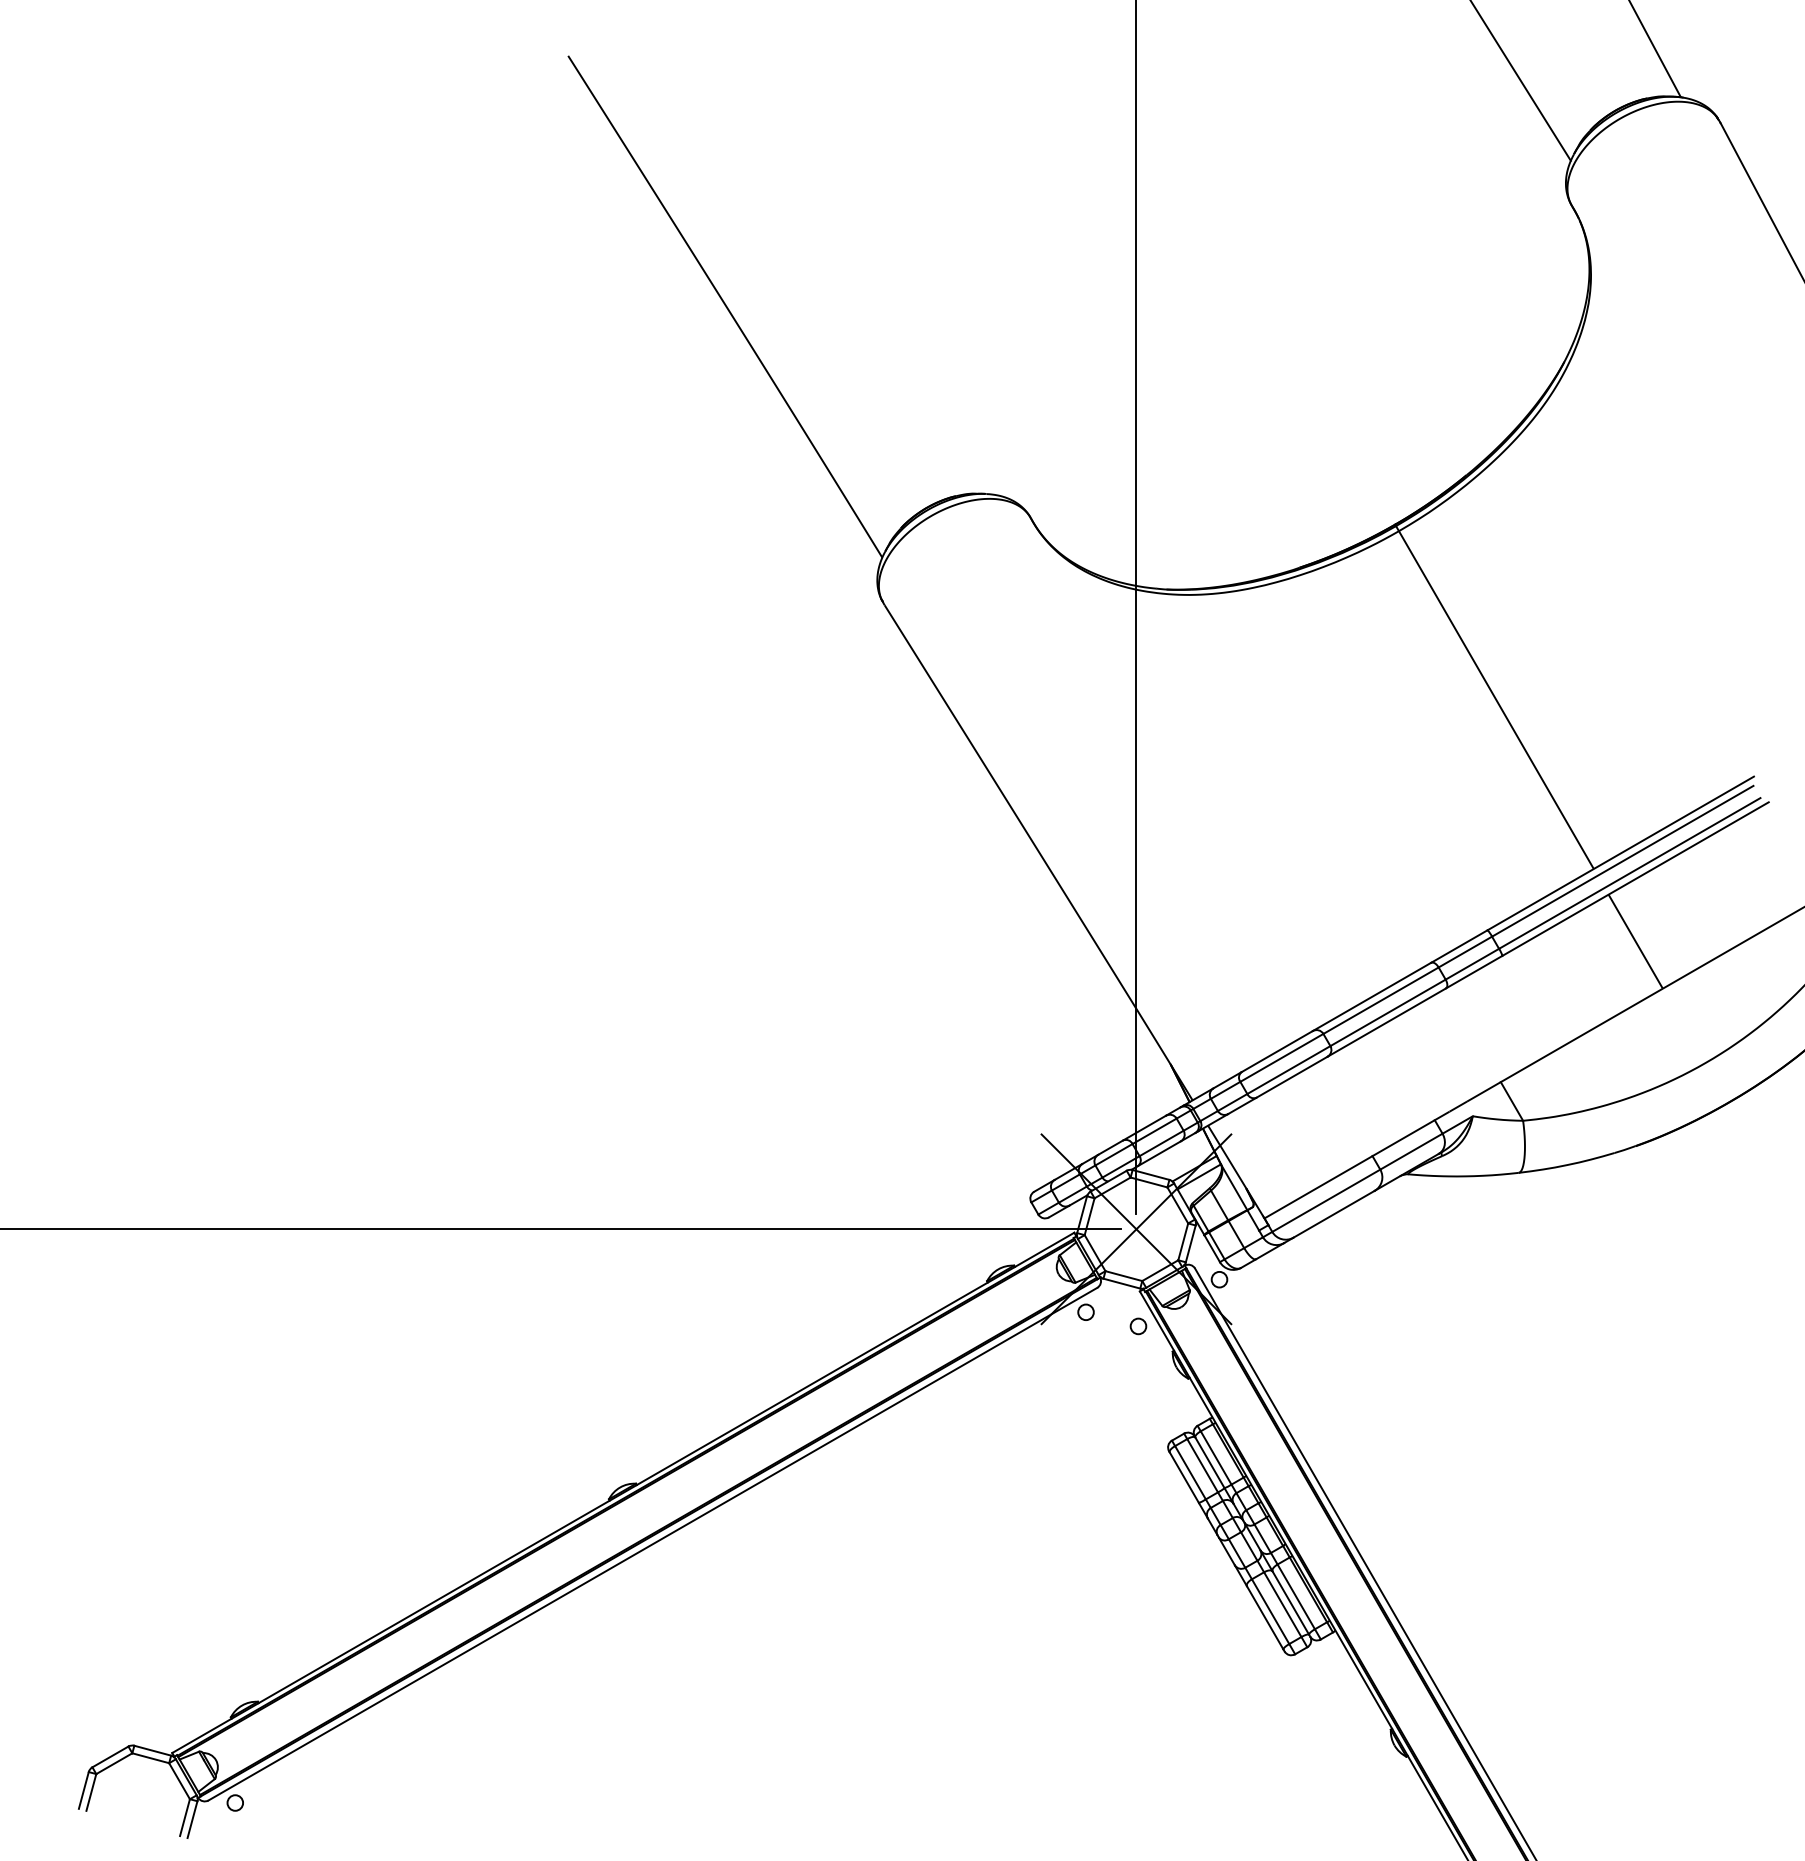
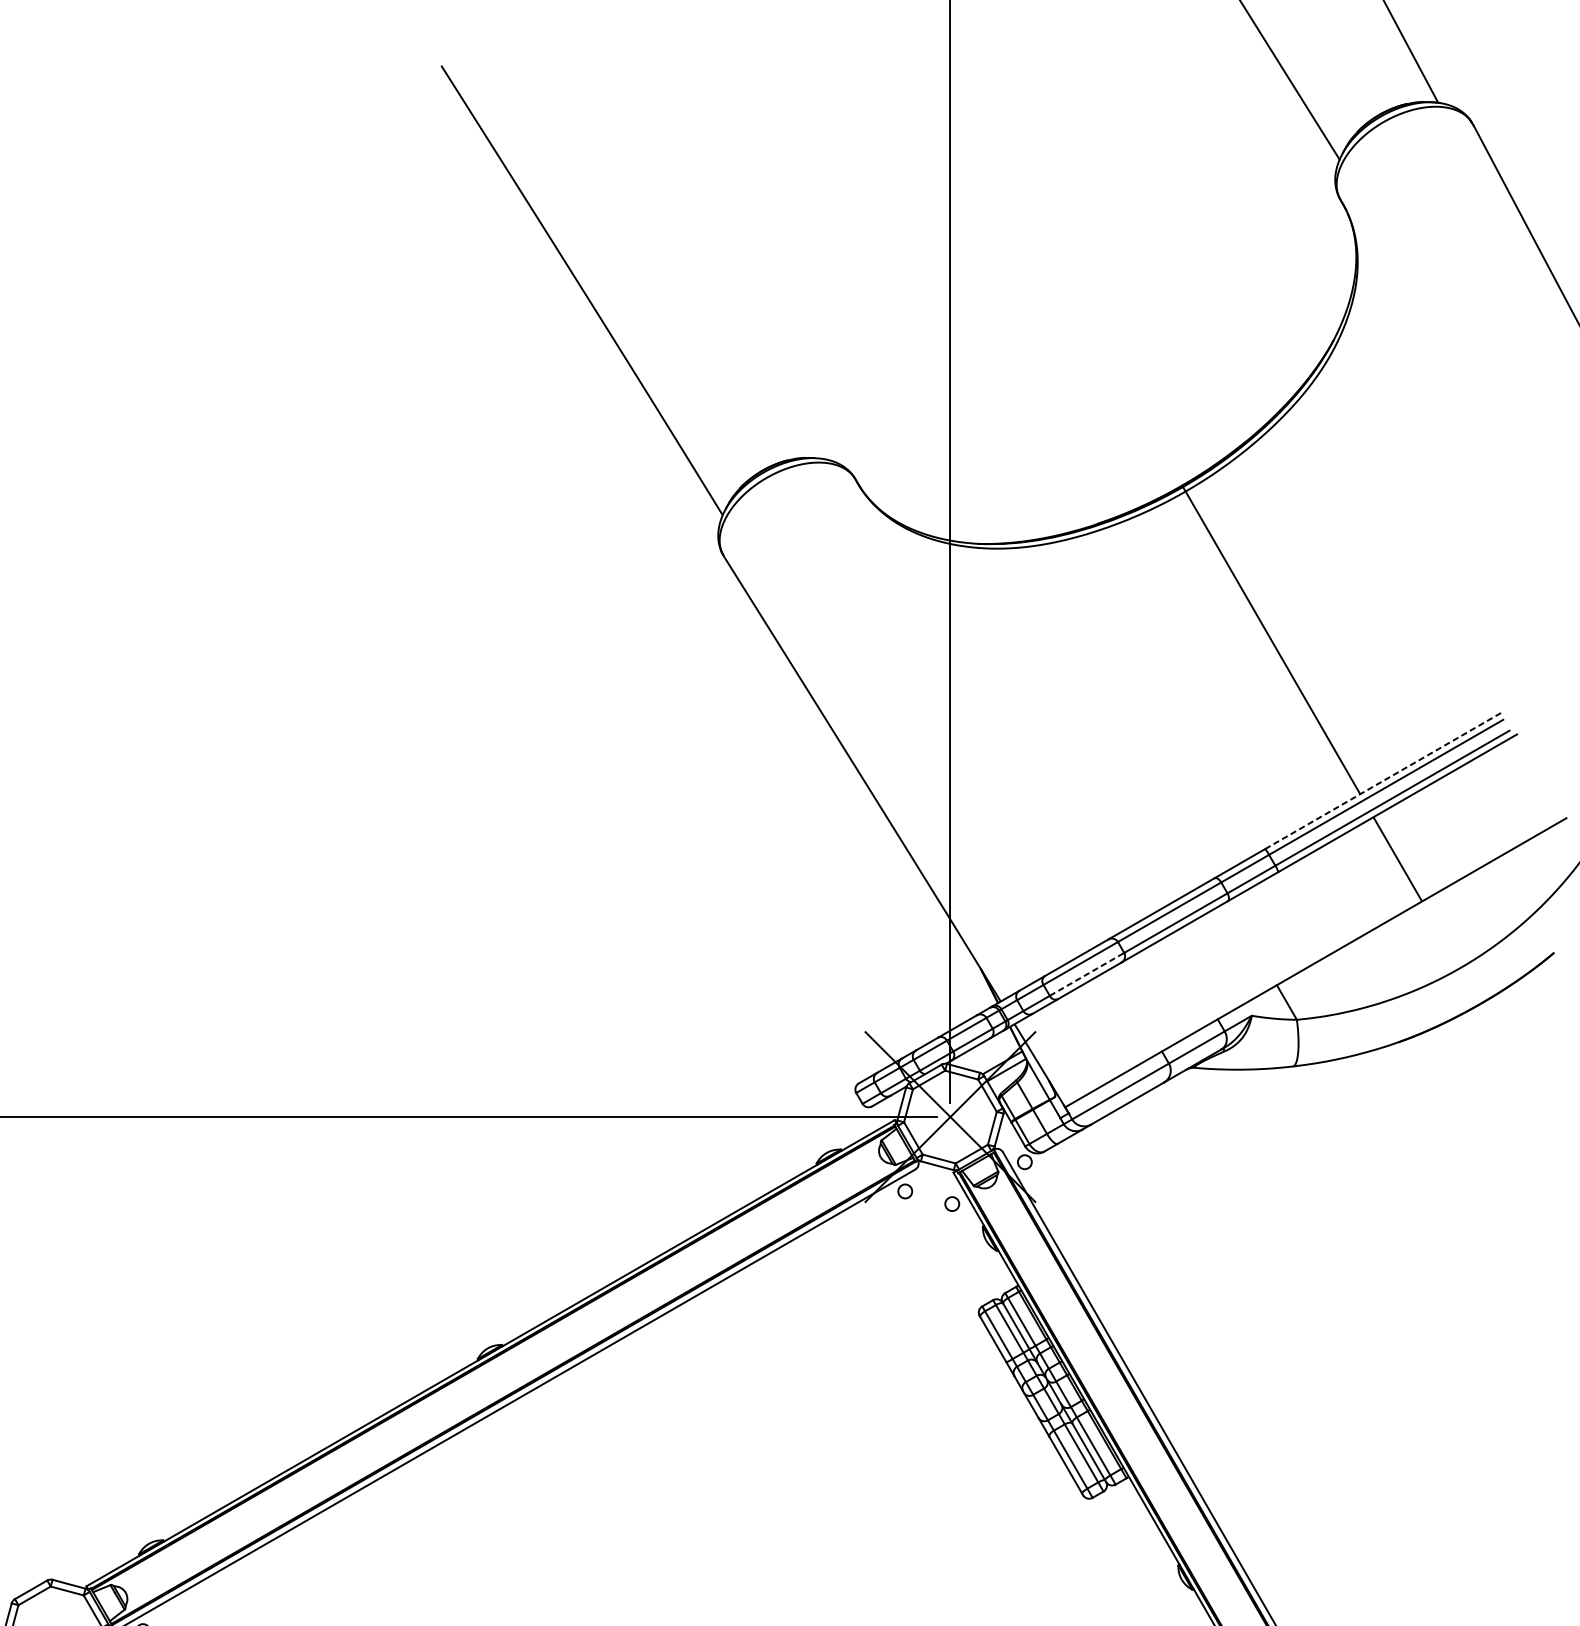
line: (1620, 853) -> (1384, 780), solid -> dashed
line: (1288, 1070) -> (1086, 974), solid -> dashed

